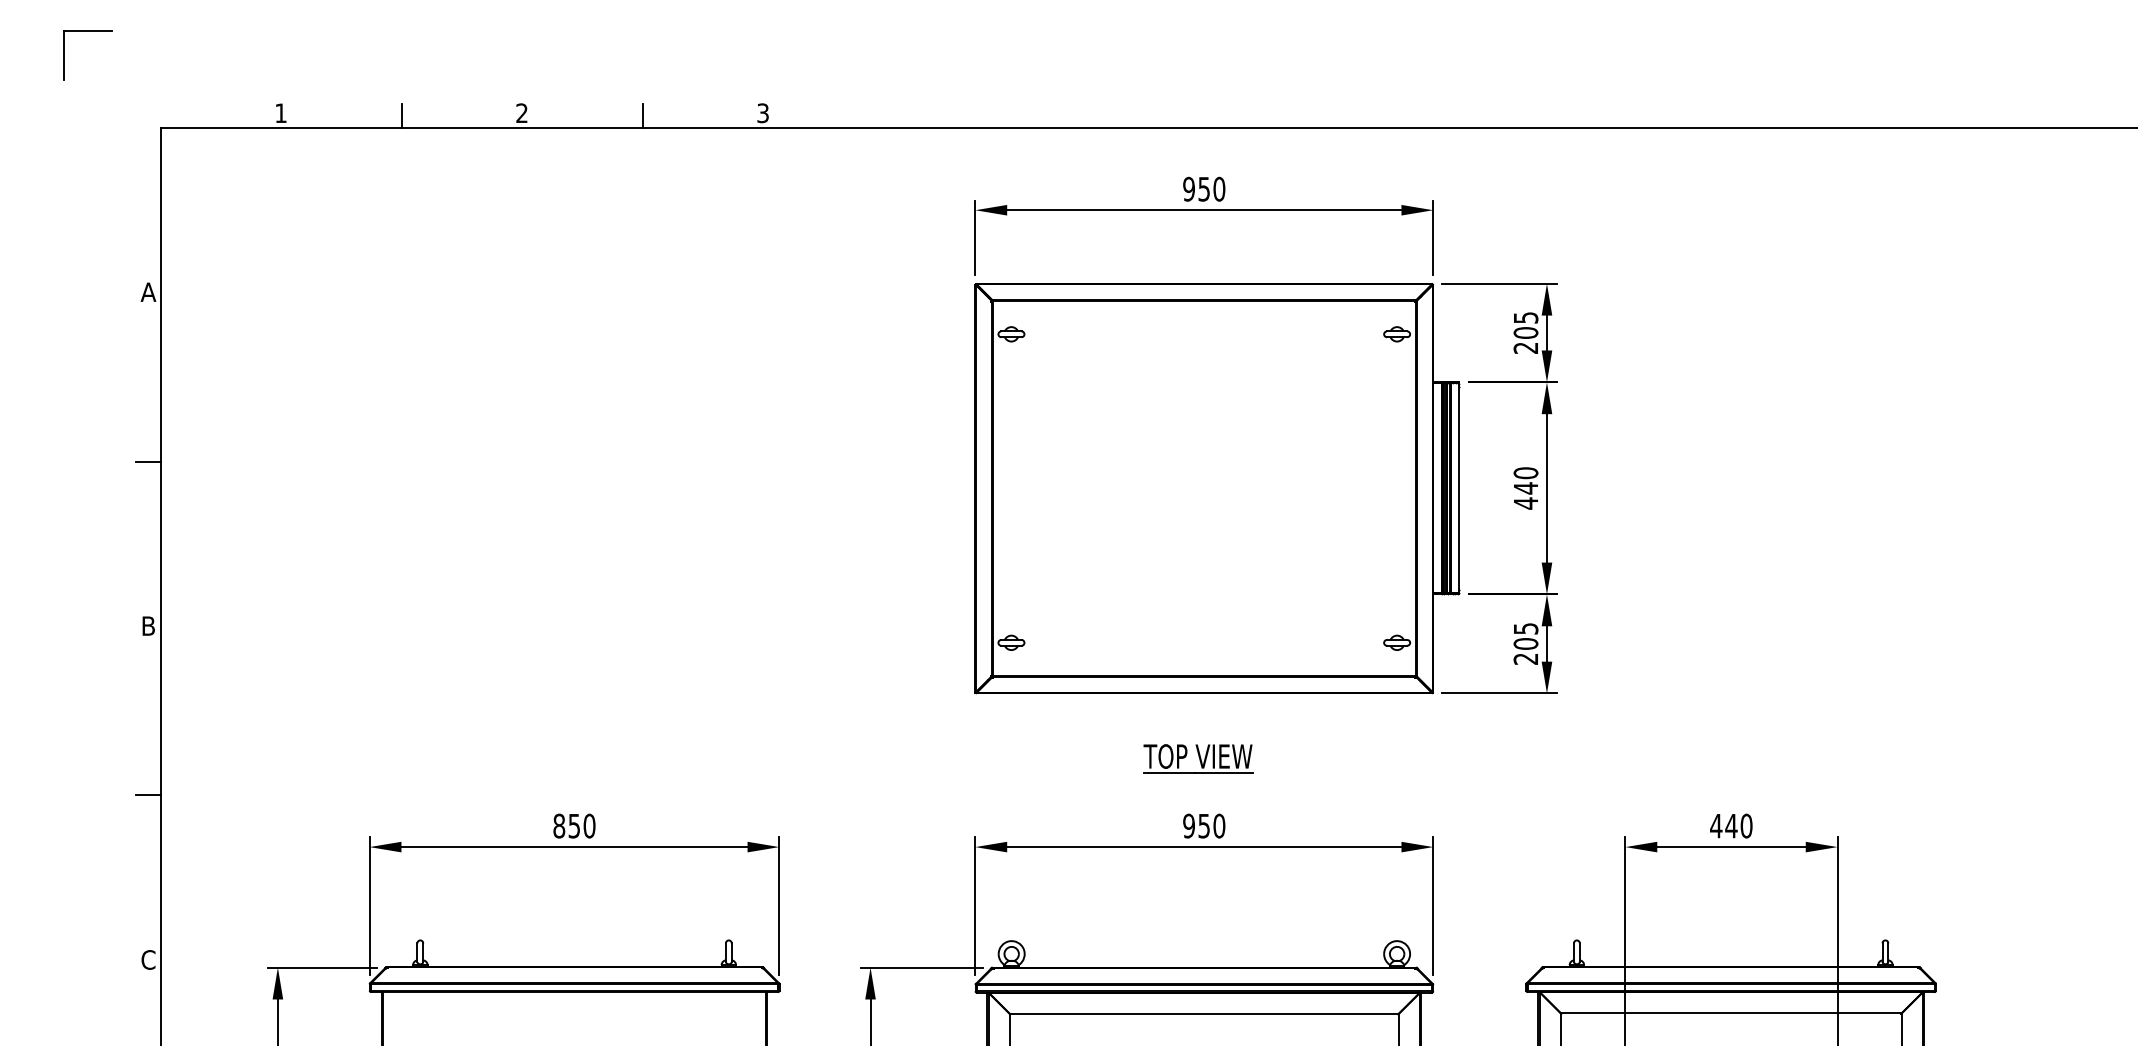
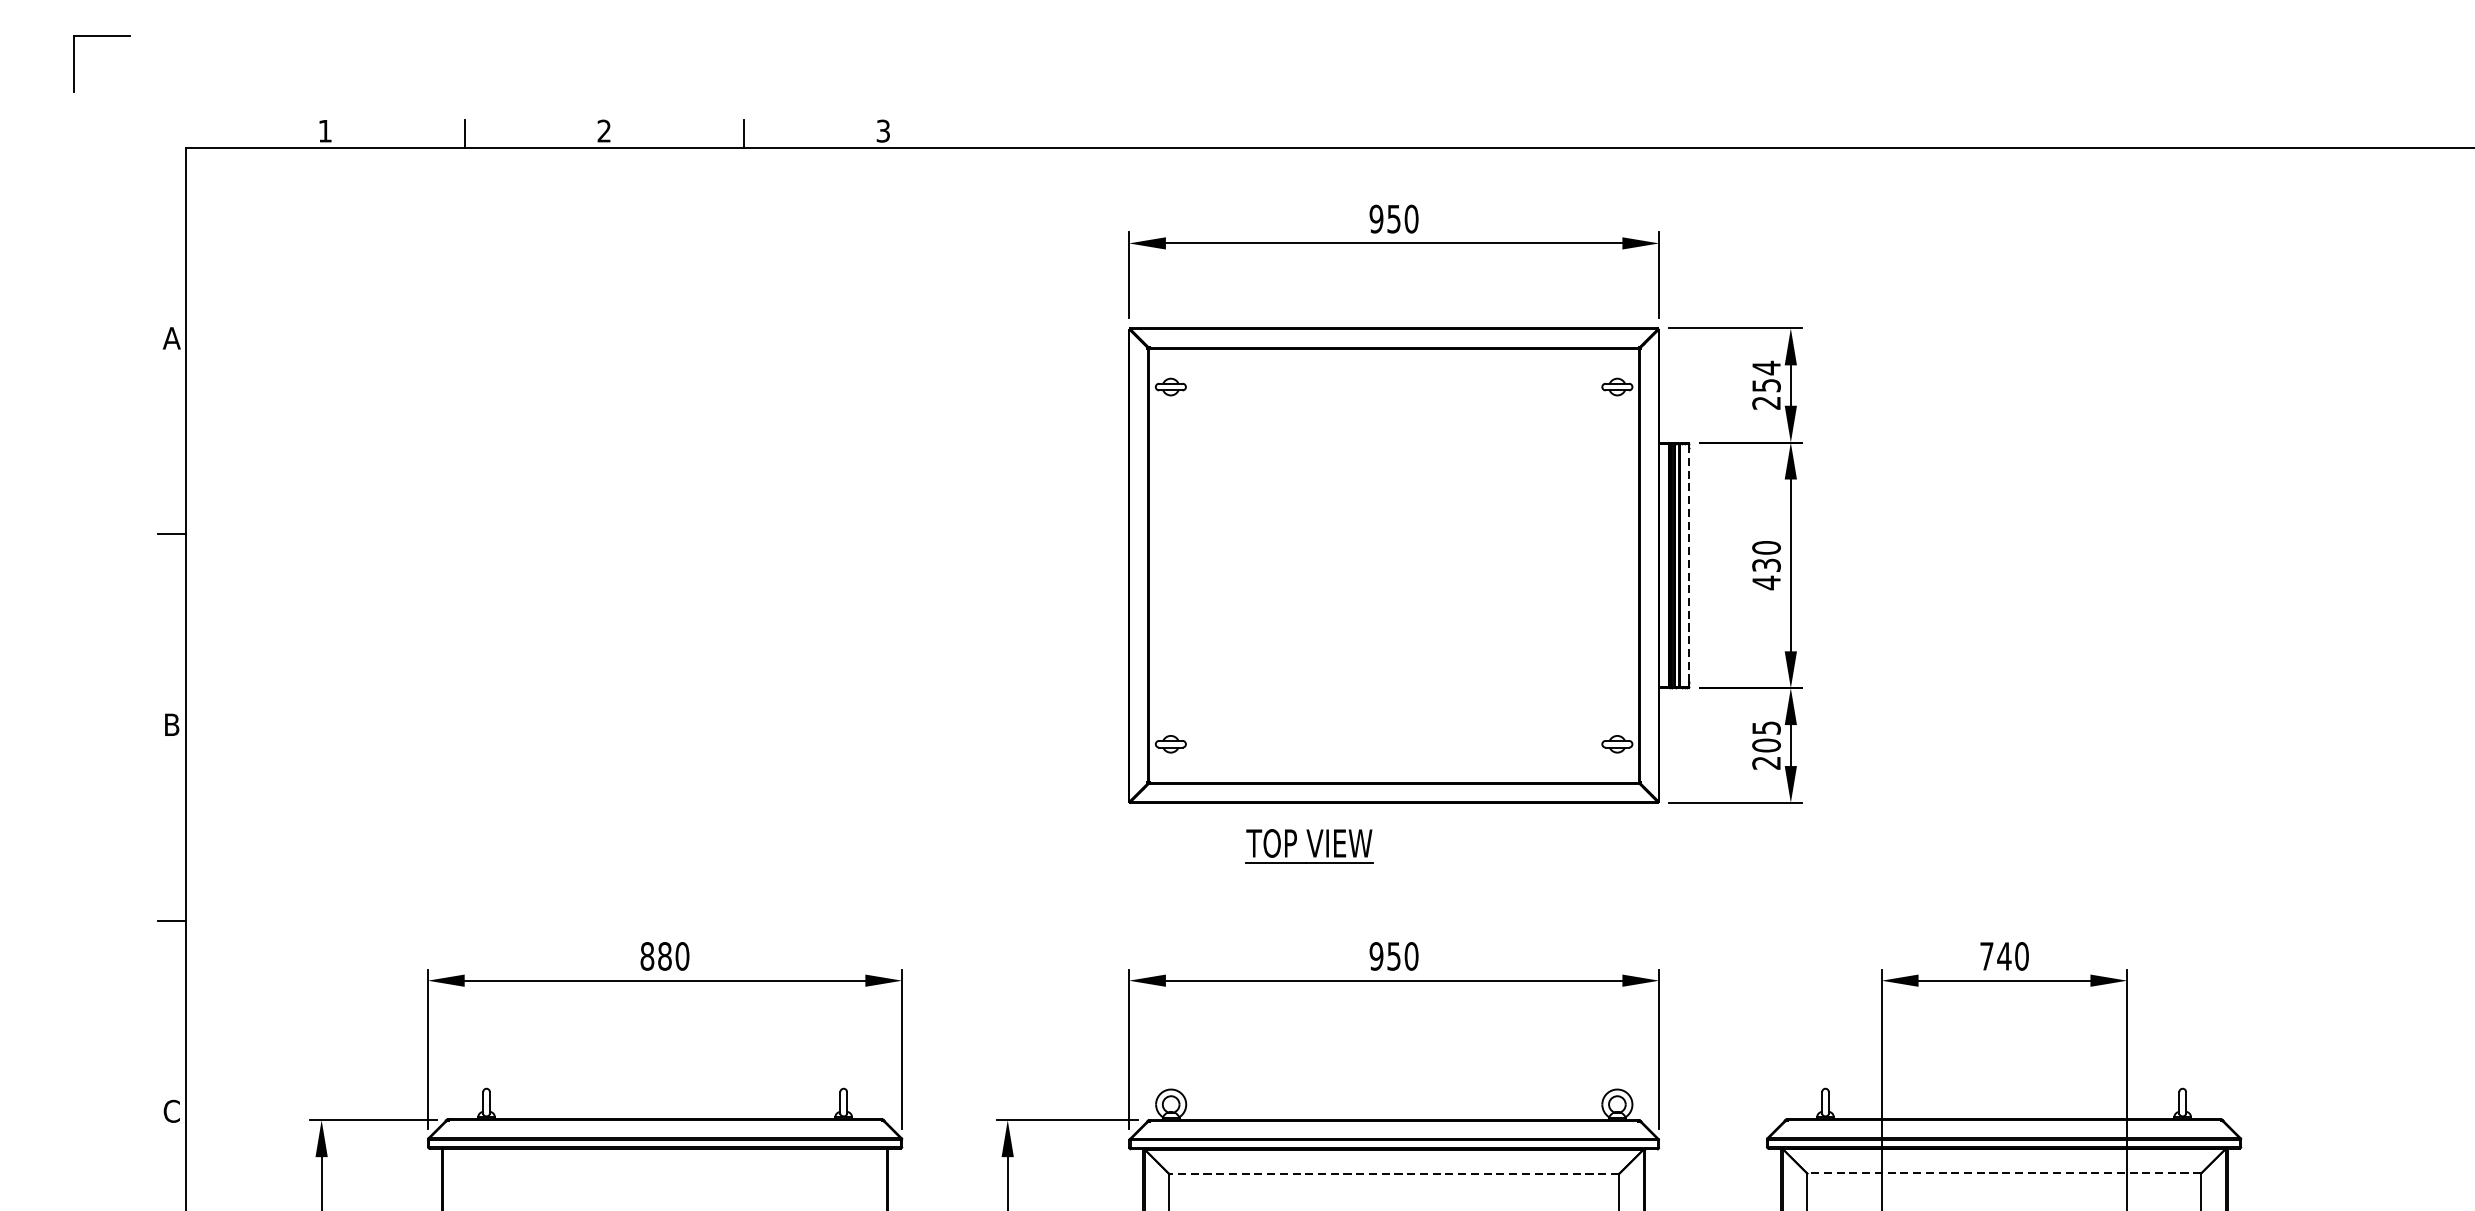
text: (1525, 324) -> (1765, 375), 205 -> 254
line: (1459, 487) -> (1689, 564), solid -> dashed
text: (1525, 488) -> (1765, 565), 440 -> 430
part: (1198, 758) -> (1309, 845), moved
text: (574, 825) -> (665, 955), 850 -> 880
text: (1716, 826) -> (1987, 956), 440 -> 740
line: (1730, 1013) -> (2003, 1173), solid -> dashed
line: (1203, 1014) -> (1393, 1174), solid -> dashed

